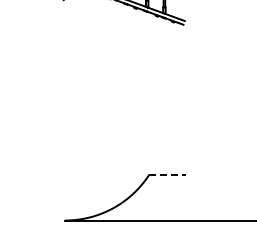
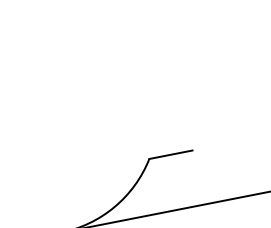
line: (168, 174) -> (171, 154), dashed -> solid

